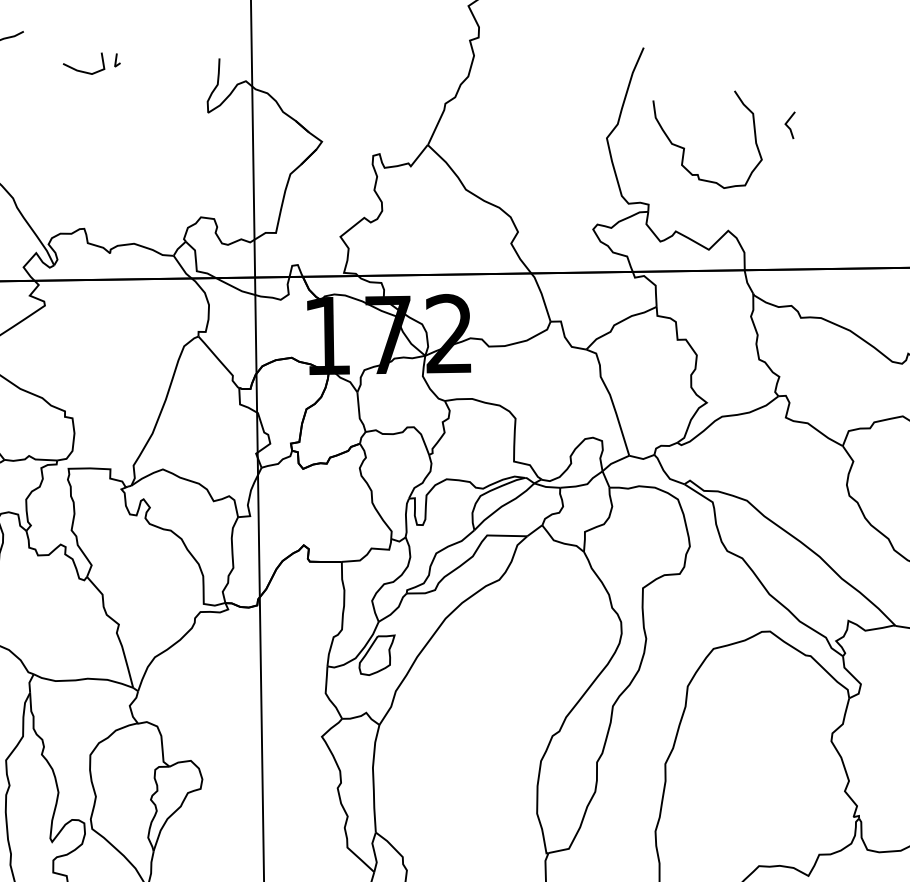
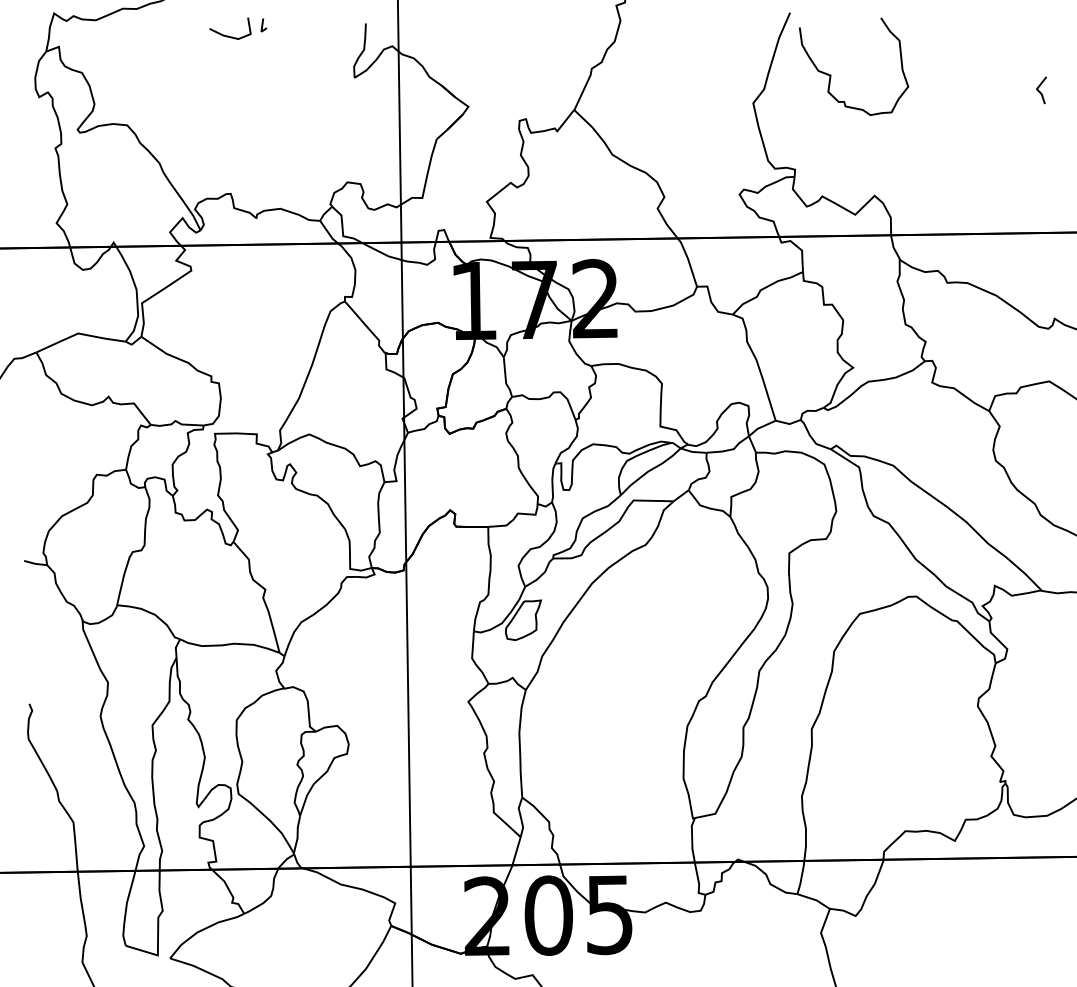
line: (789, 126) -> (1040, 91), moved
curve: (685, 148) -> (831, 75), moved

